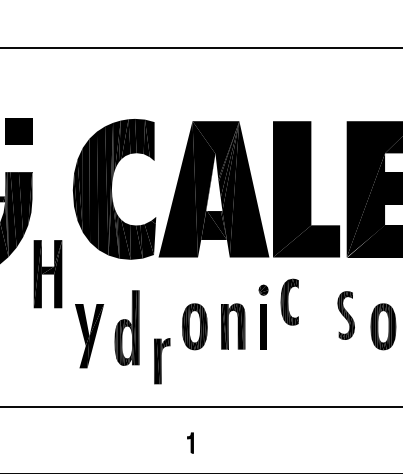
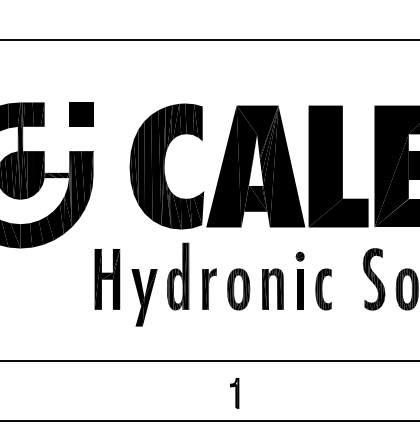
part: (48, 274) -> (107, 279), moved
part: (289, 302) -> (323, 289), moved
part: (345, 315) -> (373, 279), size x1.43
part: (127, 327) -> (178, 276), moved
part: (162, 360) -> (209, 288), moved
part: (190, 443) -> (234, 393), size x1.67

